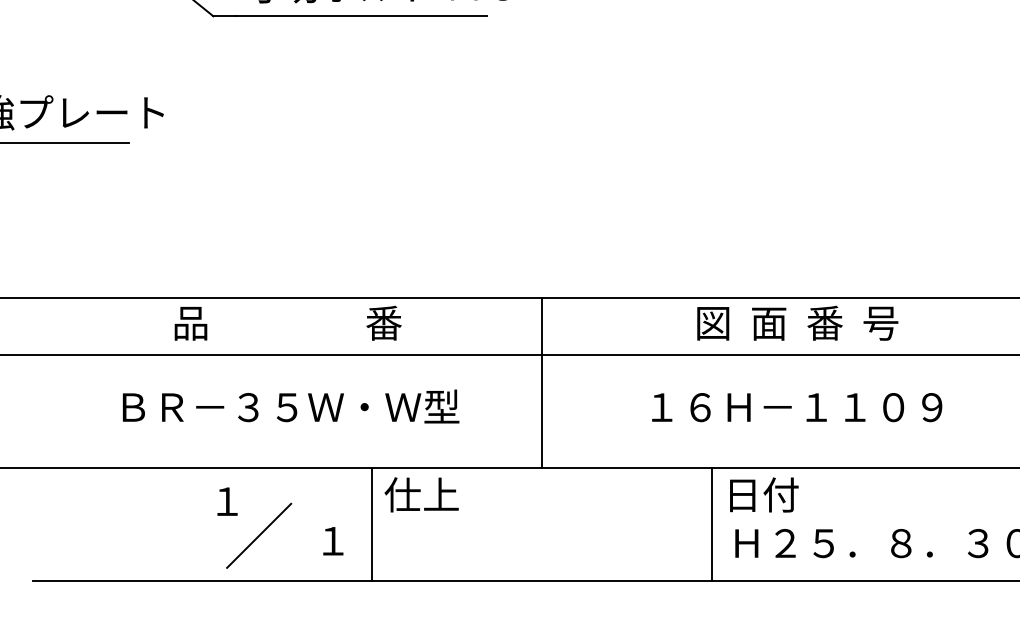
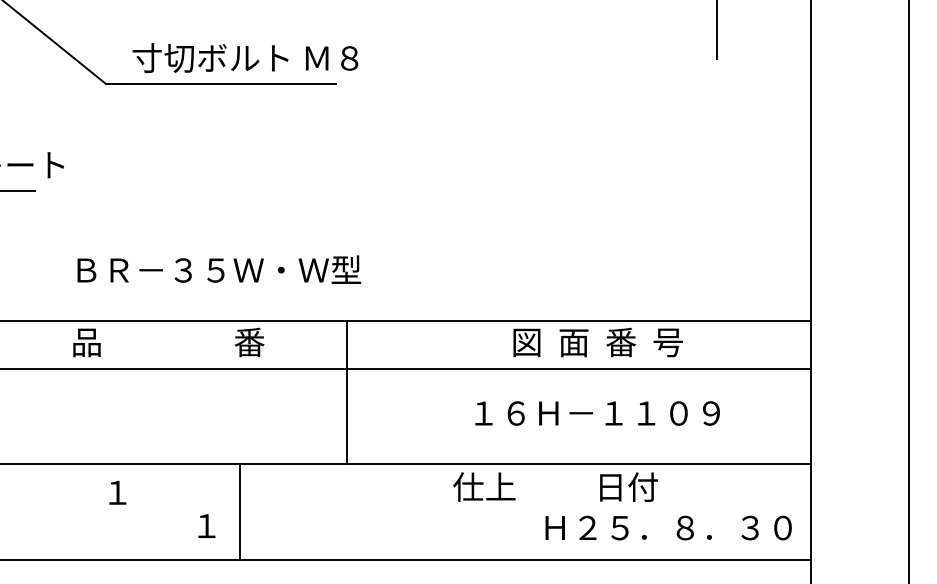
line: (541, 382) -> (346, 392), moved
text: (291, 406) -> (219, 269), moved
text: (421, 494) -> (484, 486), moved
text: (763, 494) -> (628, 486), moved
line: (712, 523) -> (526, 511), removed
line: (259, 535) -> (144, 521), removed

